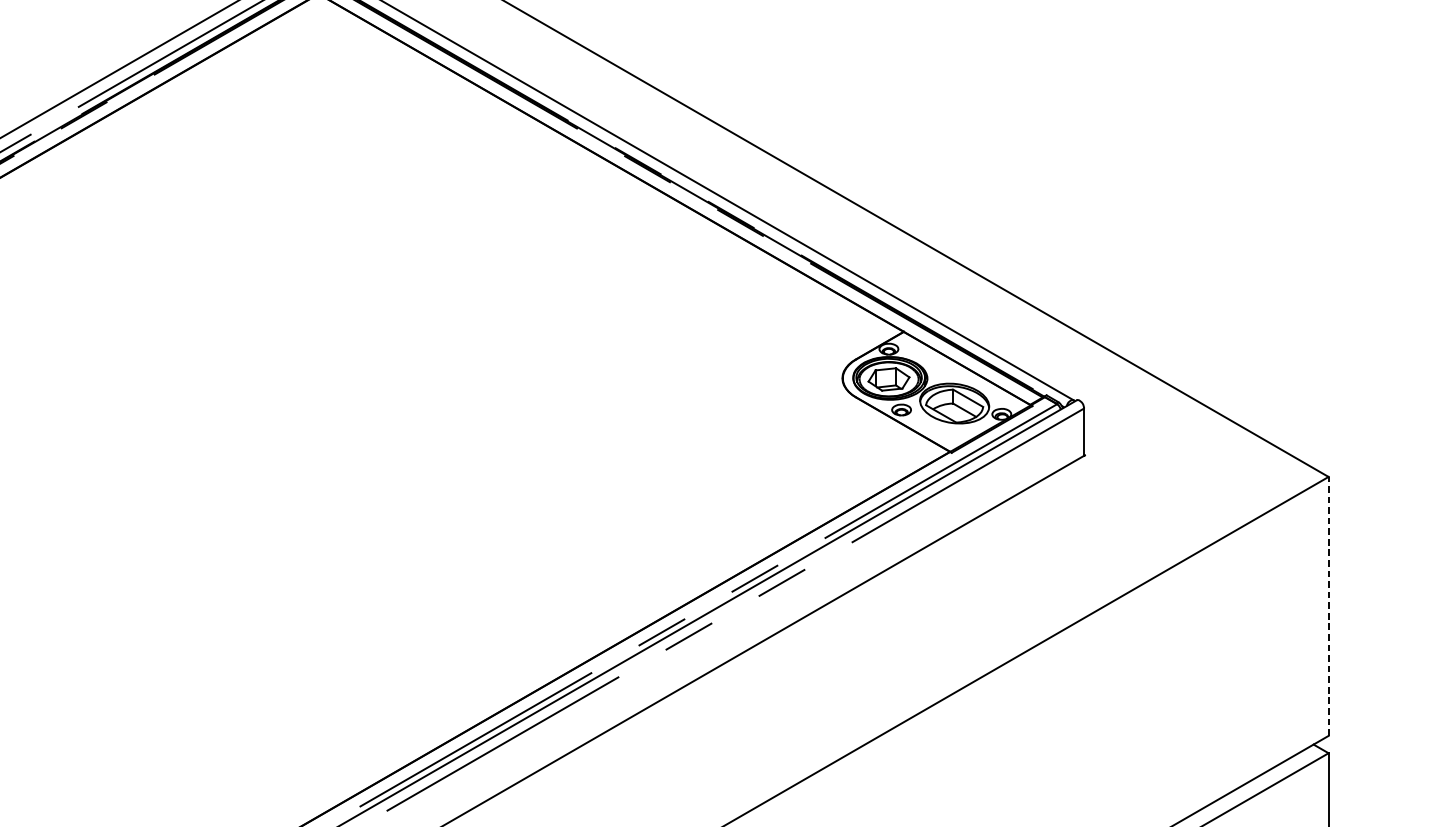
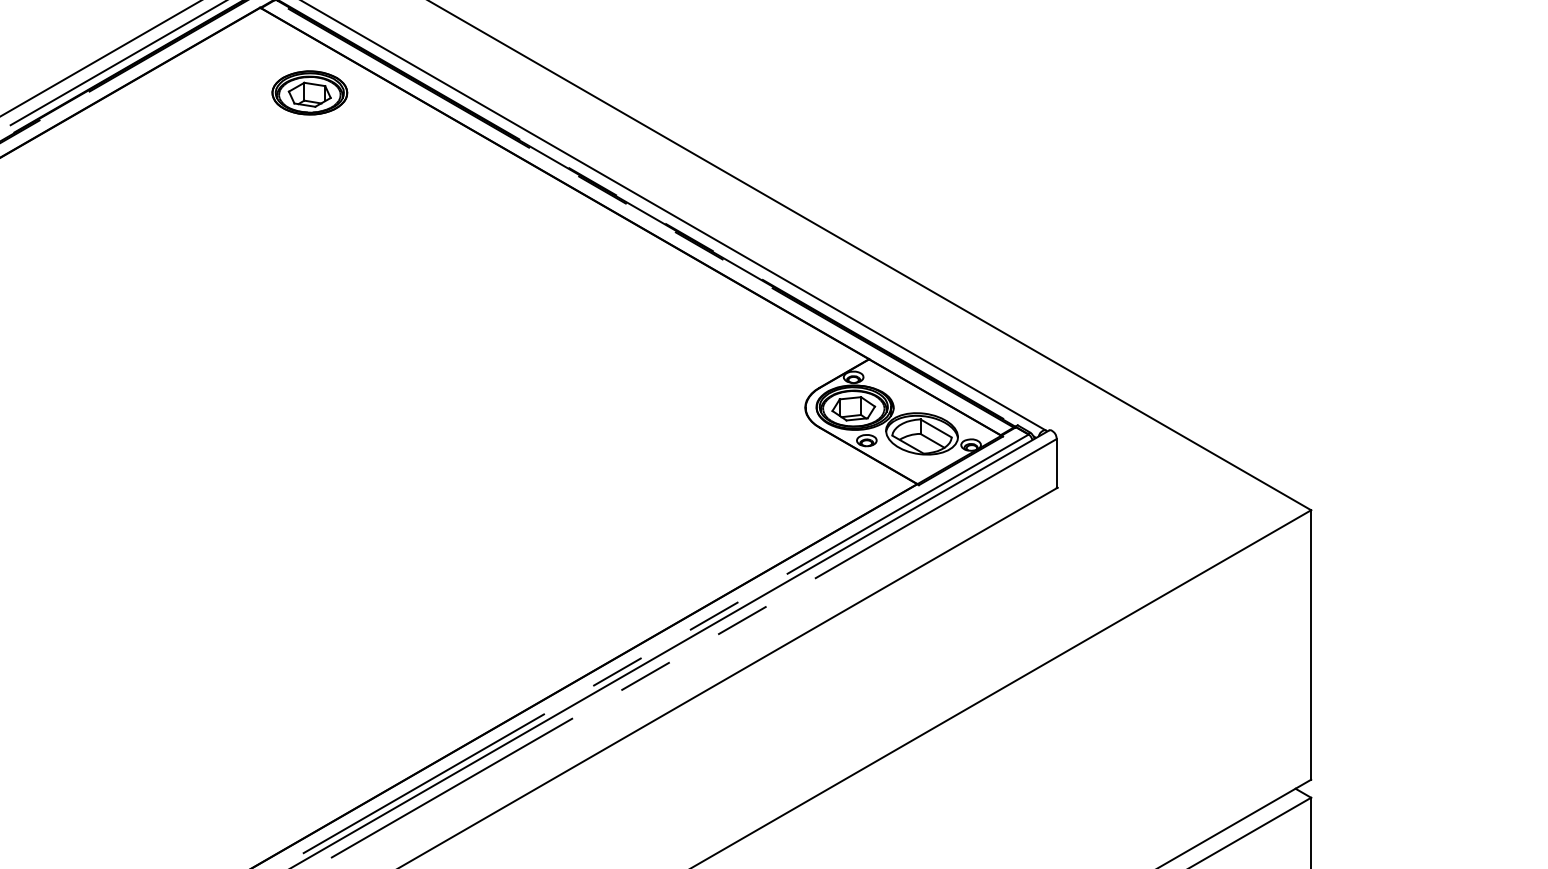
part: (365, 75) -> (309, 92), added
line: (1328, 605) -> (1311, 644), dashed -> solid

